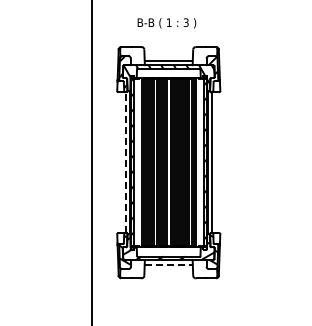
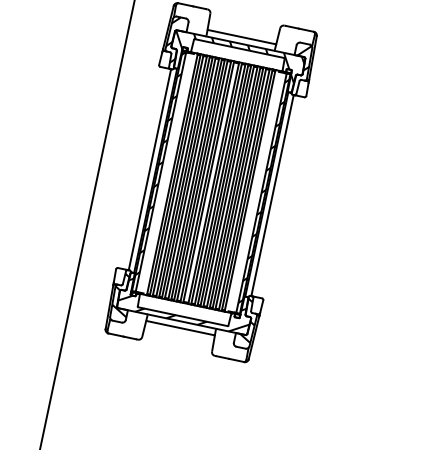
line: (125, 162) -> (149, 169), dashed -> solid
line: (169, 264) -> (181, 328), dashed -> solid

